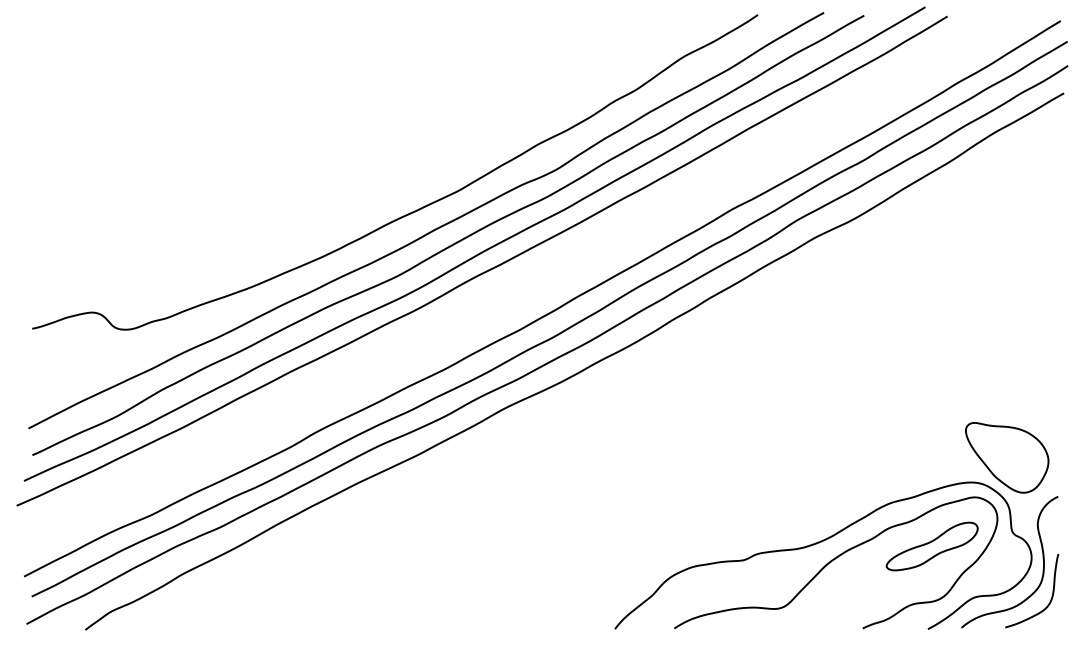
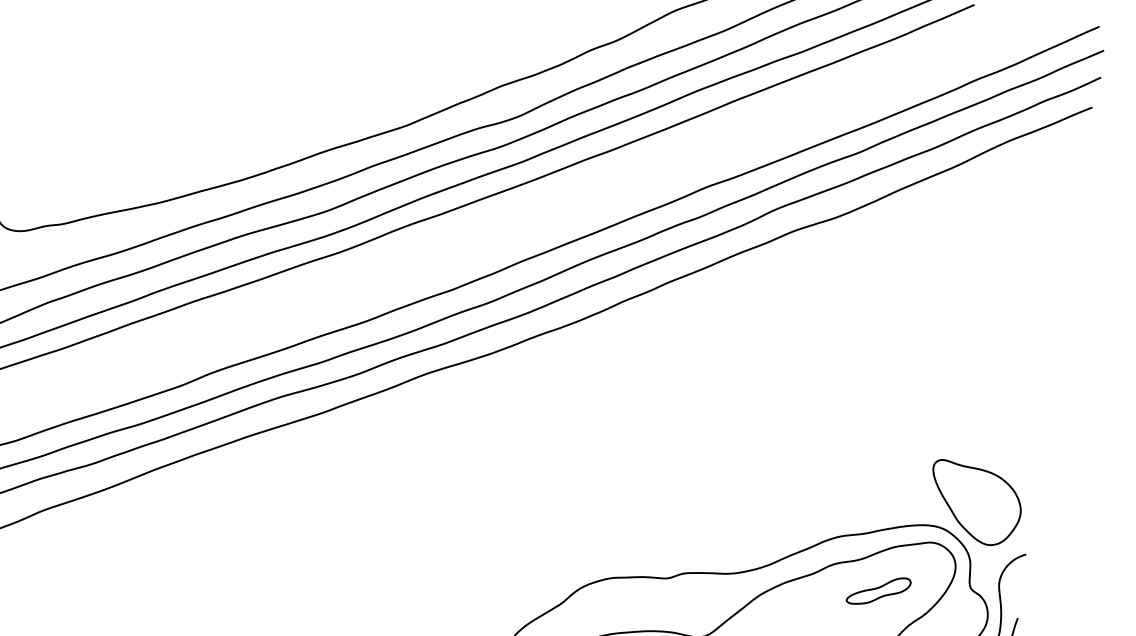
part: (931, 546) -> (878, 590), size x0.6

